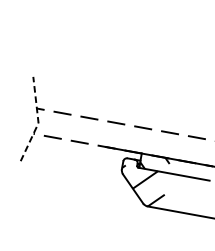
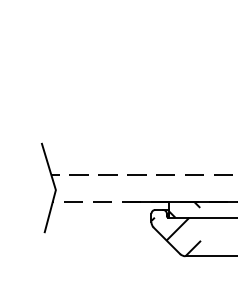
line: (38, 121) -> (55, 188), dashed -> solid

